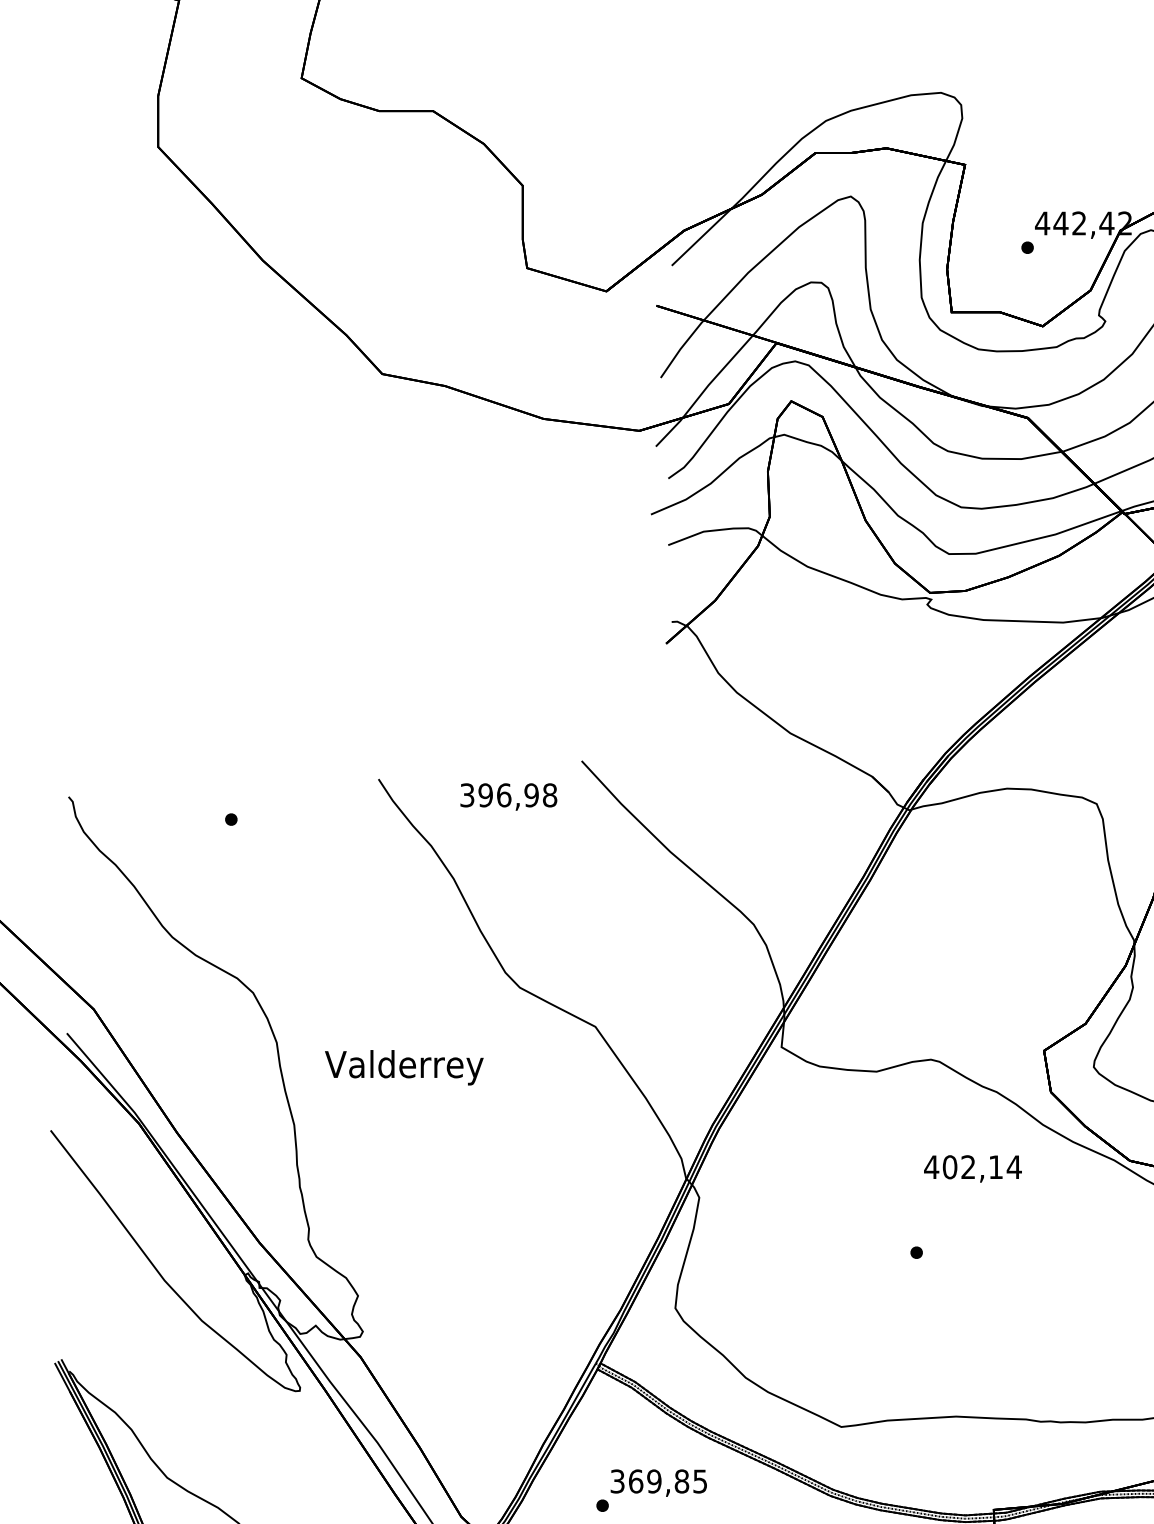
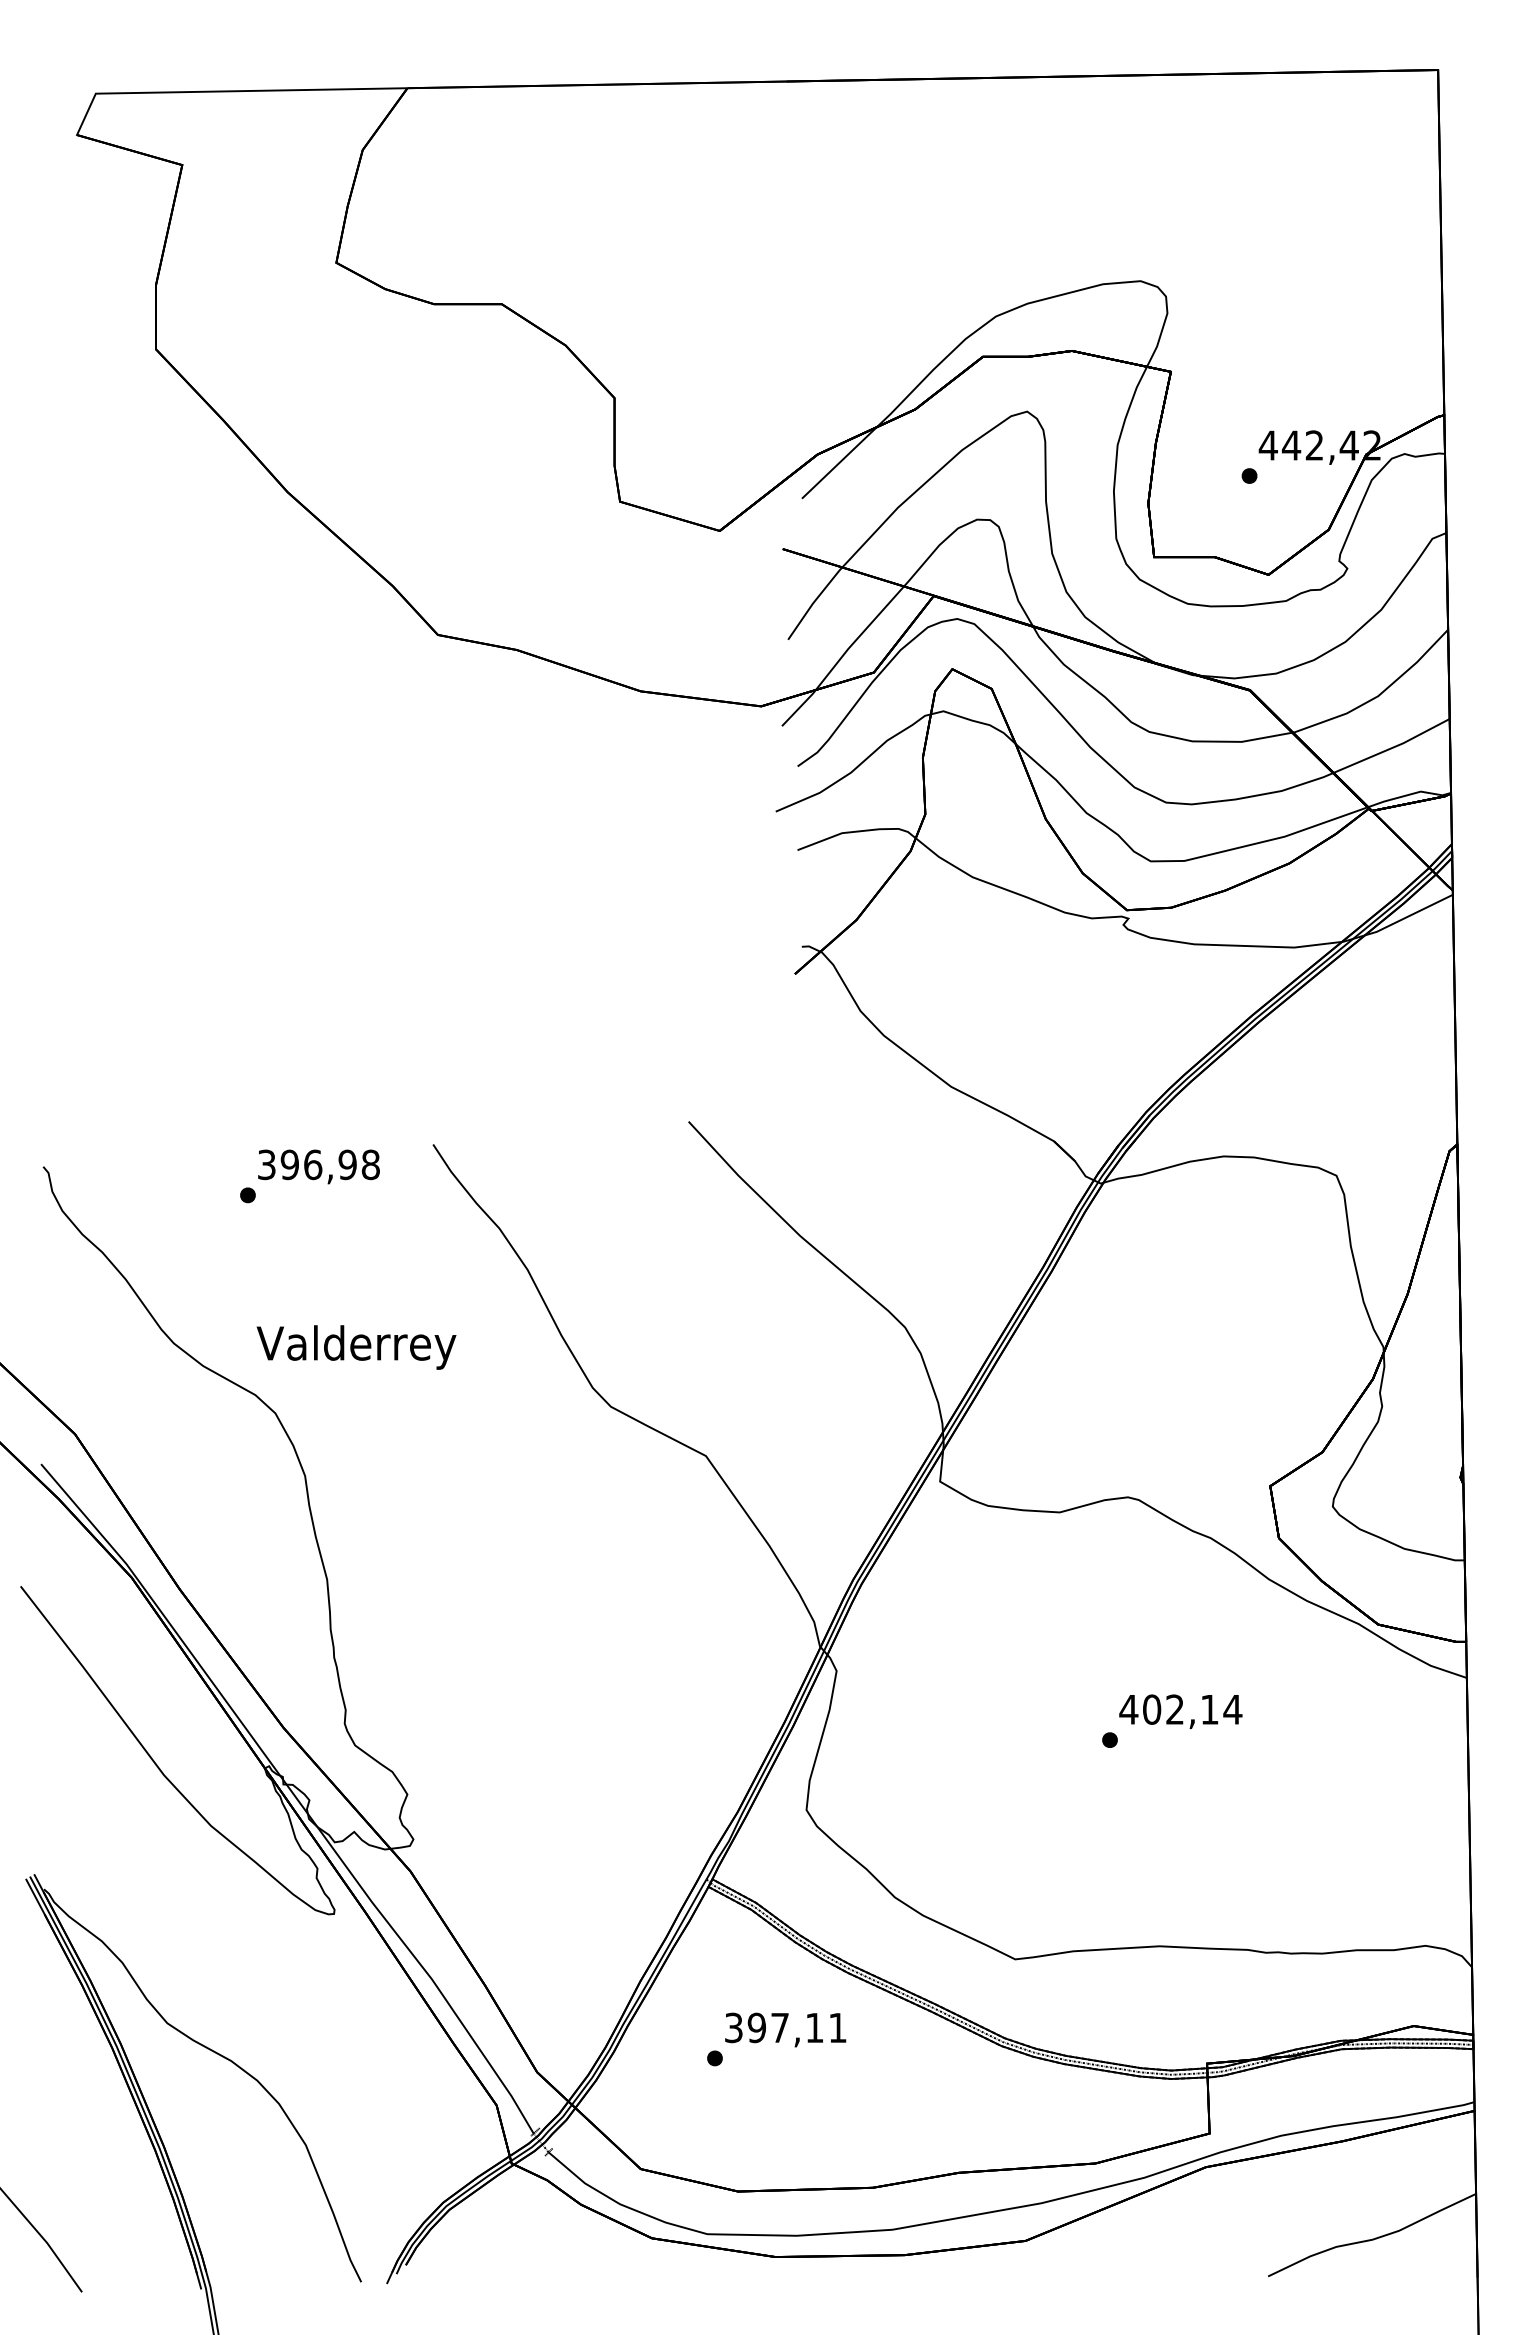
text: (508, 796) -> (318, 1166), moved
text: (404, 1067) -> (356, 1347), moved
text: (972, 1168) -> (1180, 1711), moved
text: (667, 1481) -> (796, 2027), 369,85 -> 397,11

